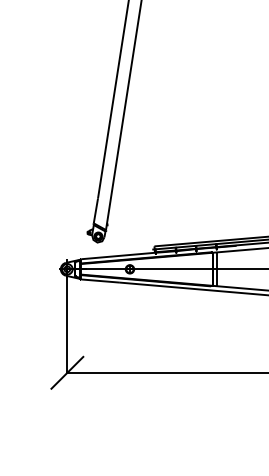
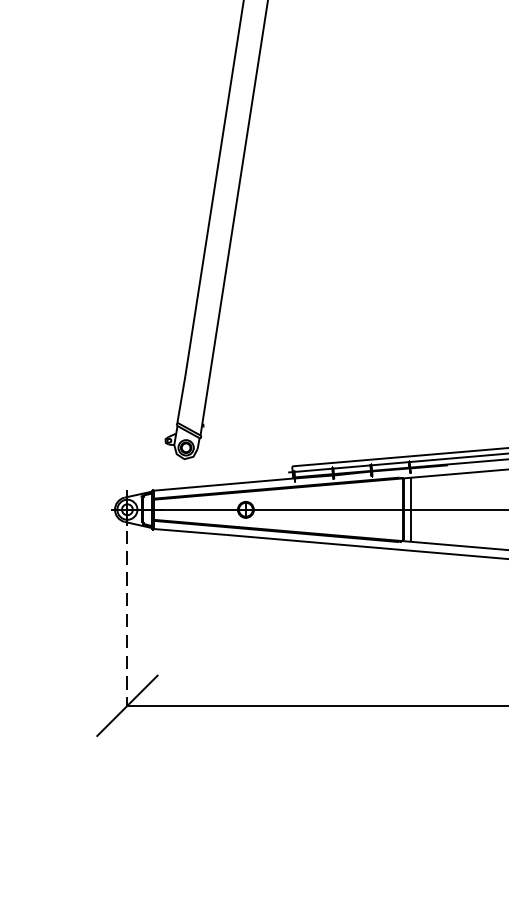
line: (67, 321) -> (127, 608), solid -> dashed

